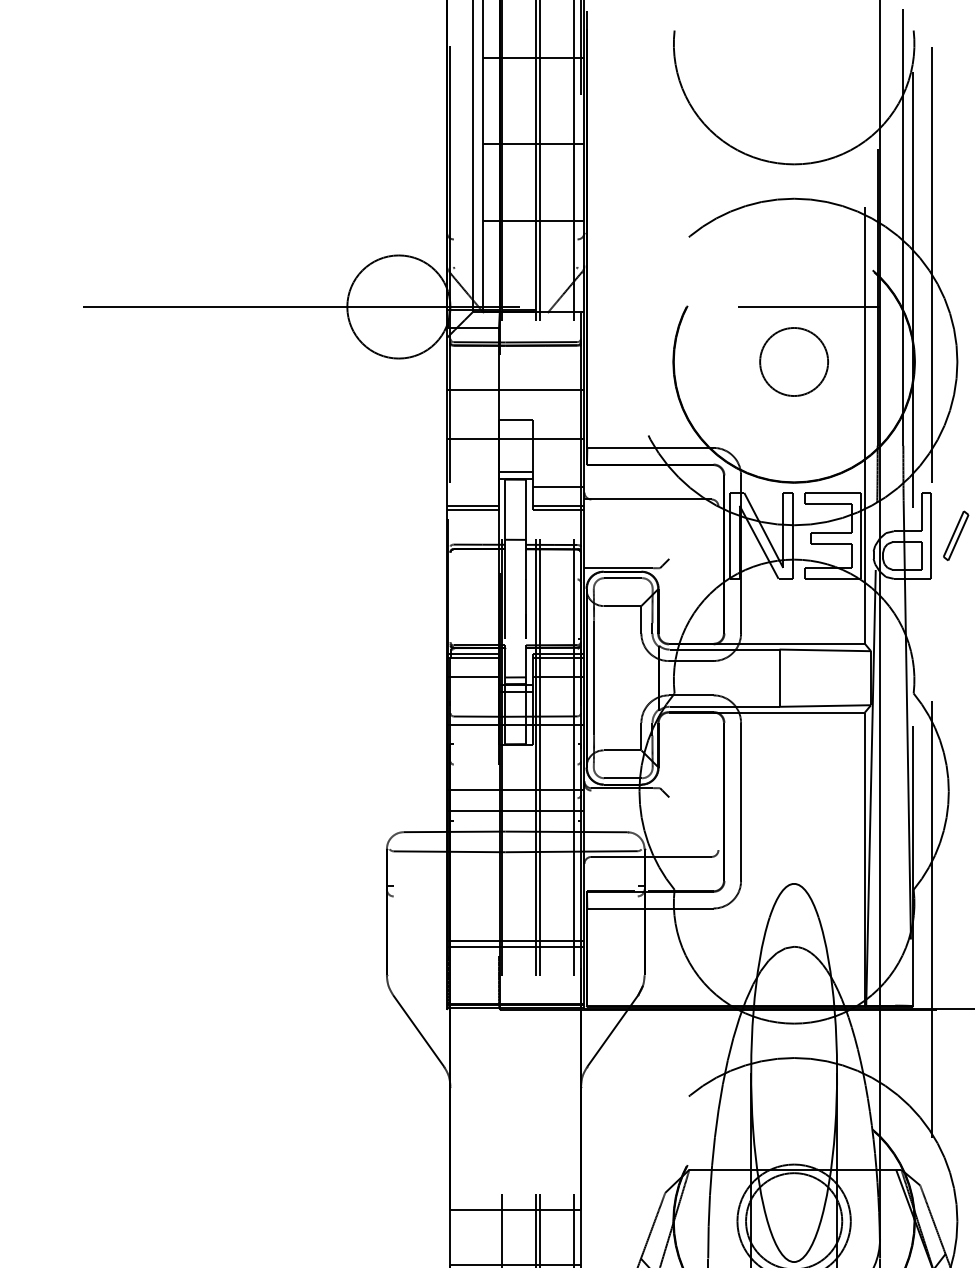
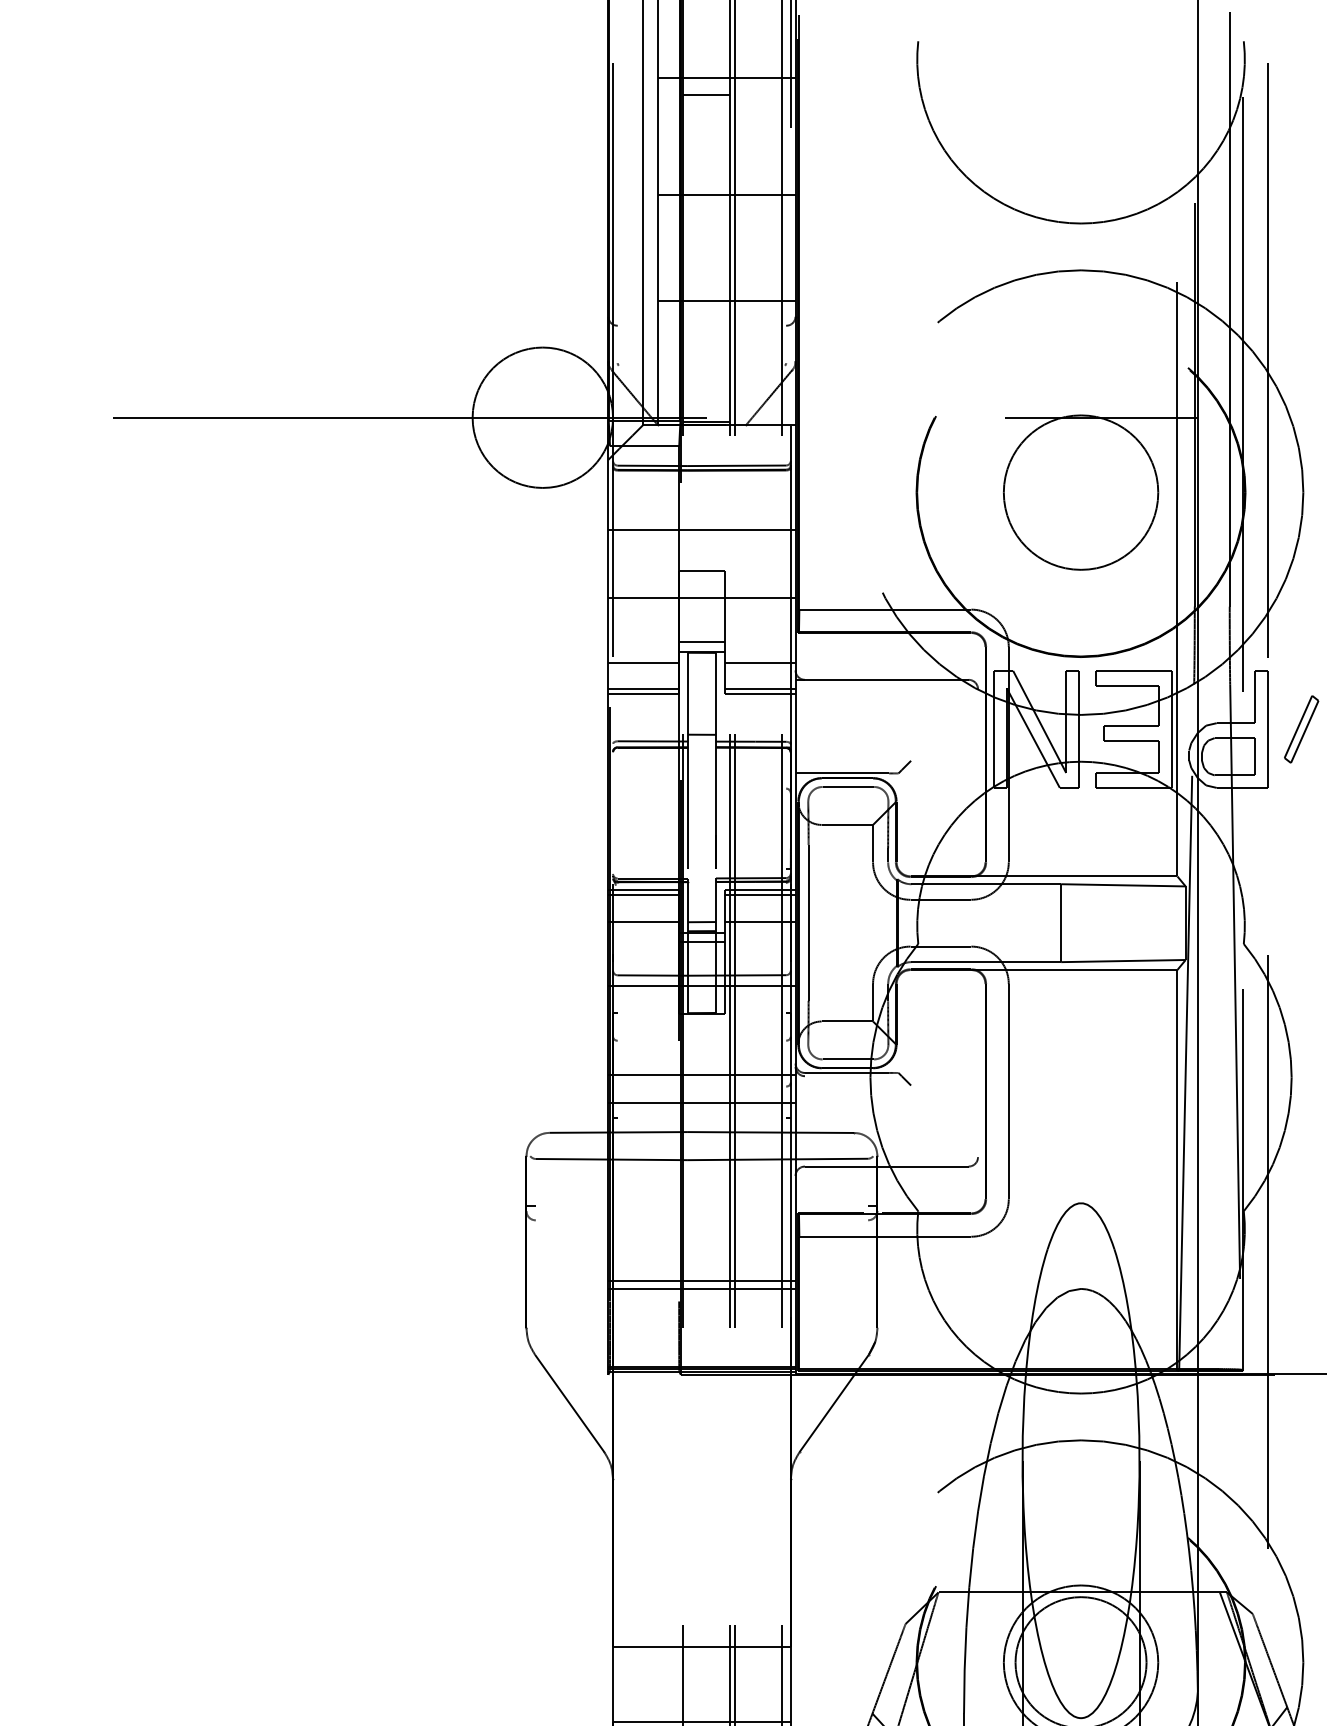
line: (519, 69) -> (706, 94), added
circle: (793, 361) -> (1080, 492), size x1.67
line: (472, 486) -> (643, 662), added

